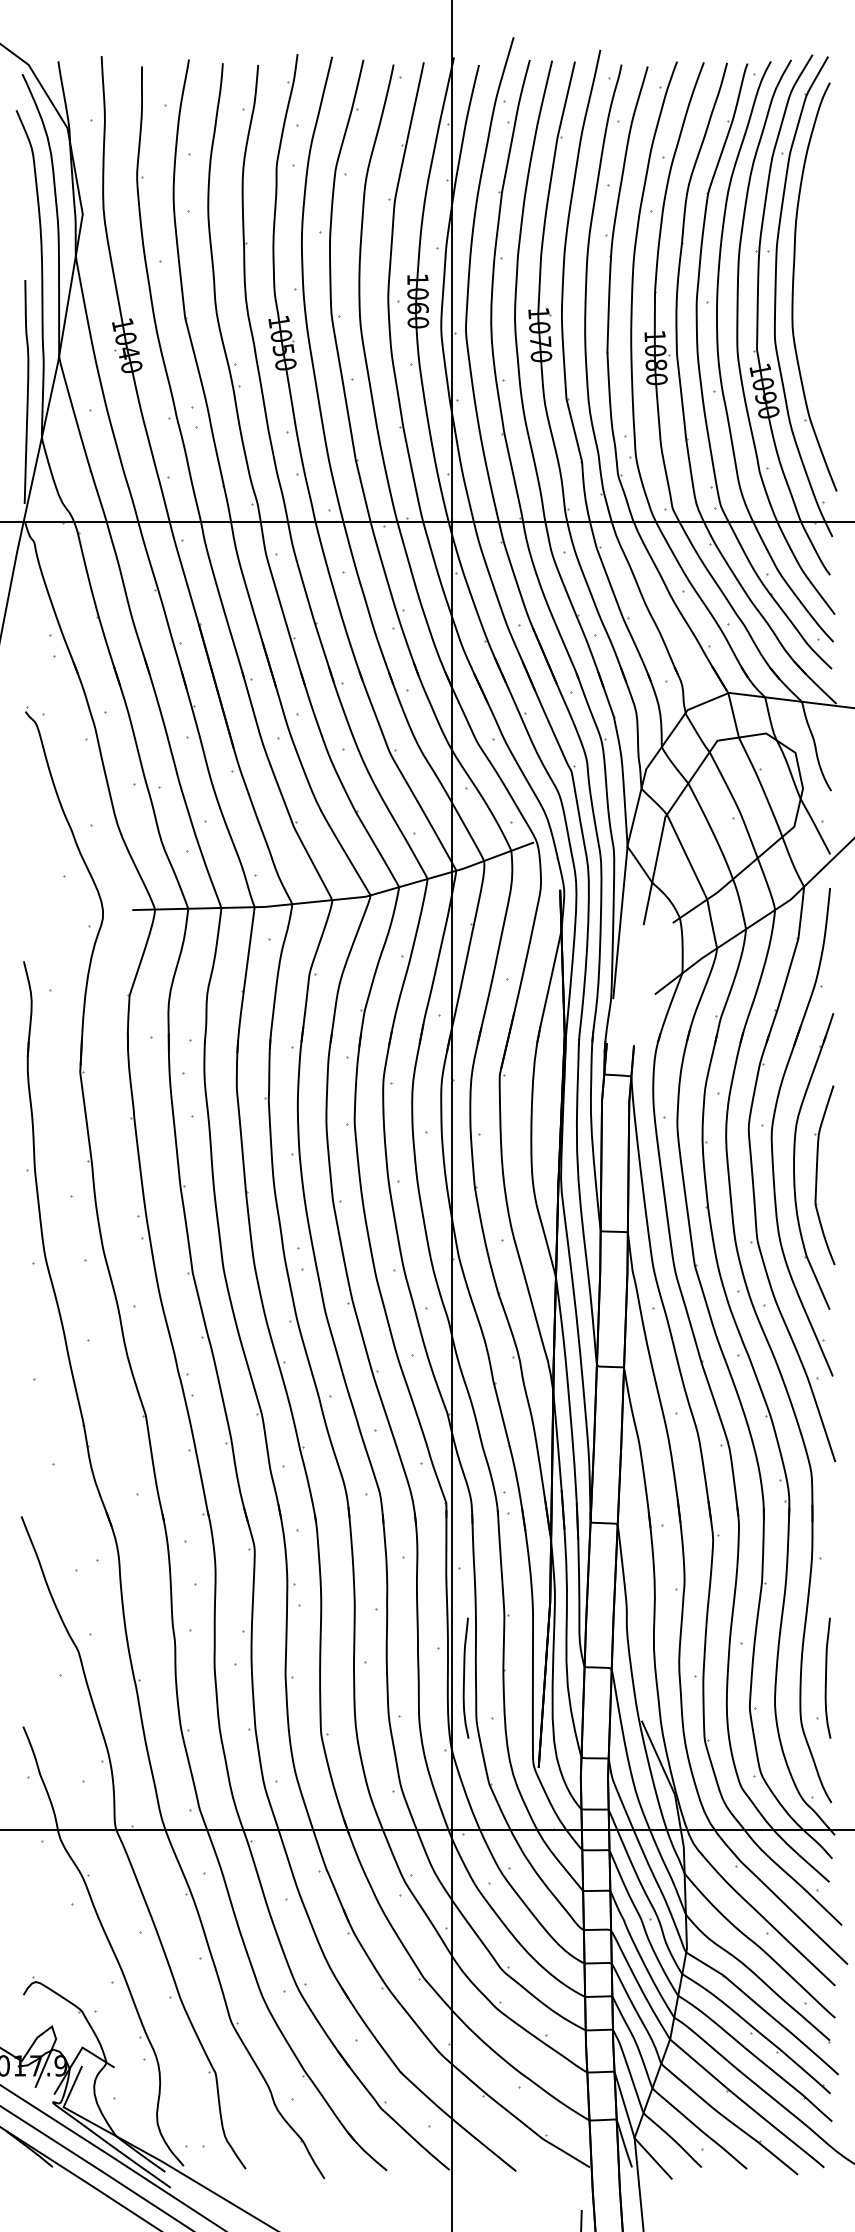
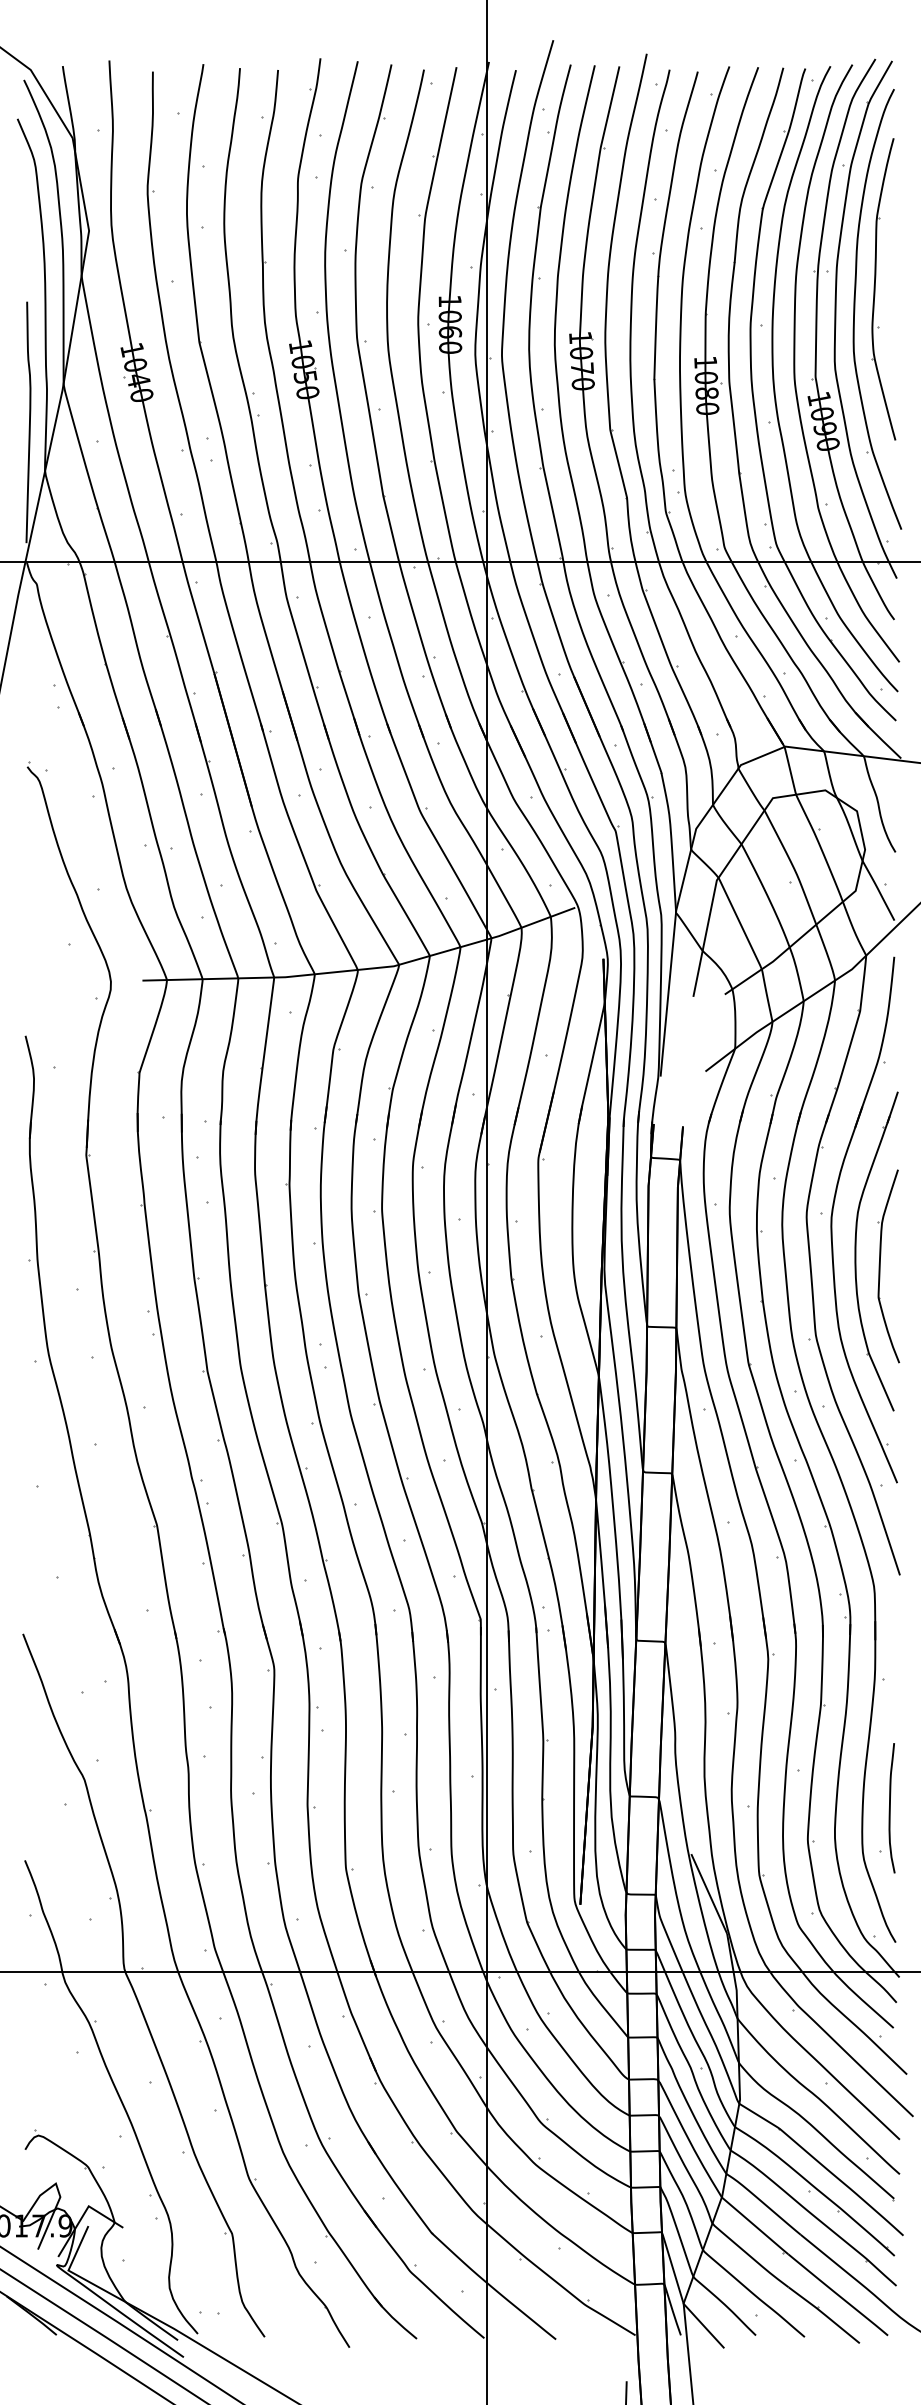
part: (812, 268) -> (875, 289), added
curve: (464, 1678) -> (500, 1808), removed

